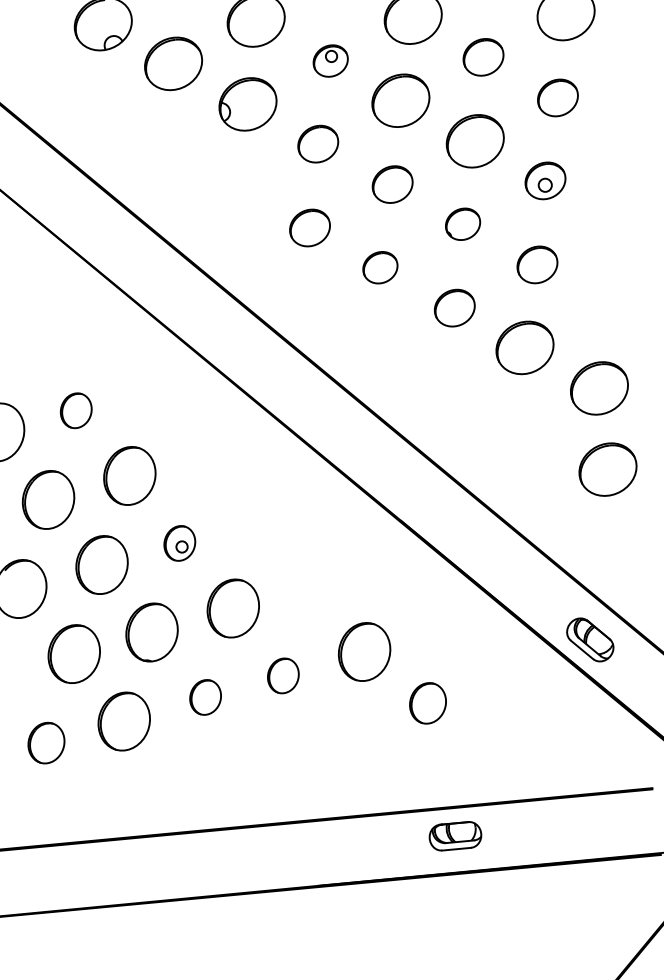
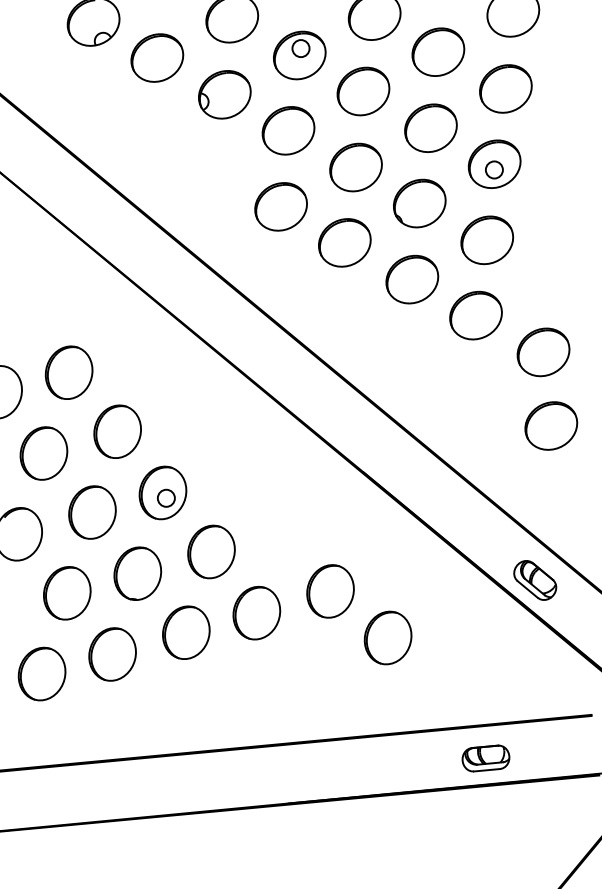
part: (483, 56) -> (438, 51), size x1.43
part: (330, 61) -> (299, 55), size x1.67
part: (557, 97) -> (505, 88), size x1.43
part: (318, 143) -> (288, 130), size x1.43
part: (545, 180) -> (494, 163), size x1.43
part: (392, 184) -> (355, 167), size x1.43
part: (462, 224) -> (419, 203), size x1.67
part: (309, 227) -> (280, 206), size x1.43
part: (537, 265) -> (487, 240), size x1.43
part: (379, 267) -> (344, 242), size x1.67
part: (454, 308) -> (412, 279), size x1.43
part: (75, 410) -> (68, 372), size x1.67
part: (179, 542) -> (162, 492), size x1.67
part: (282, 675) -> (256, 612), size x1.67
part: (205, 697) -> (186, 632), size x1.67
part: (427, 702) -> (387, 637), size x1.43
part: (45, 742) -> (41, 673), size x1.43
part: (454, 836) -> (485, 758), moved

